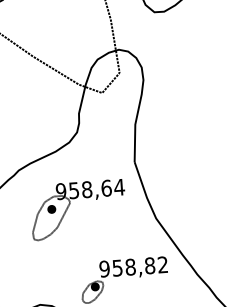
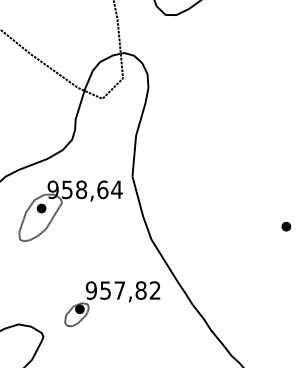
part: (70, 204) -> (62, 204), moved
text: (130, 267) -> (119, 290), 958,82 -> 957,82

